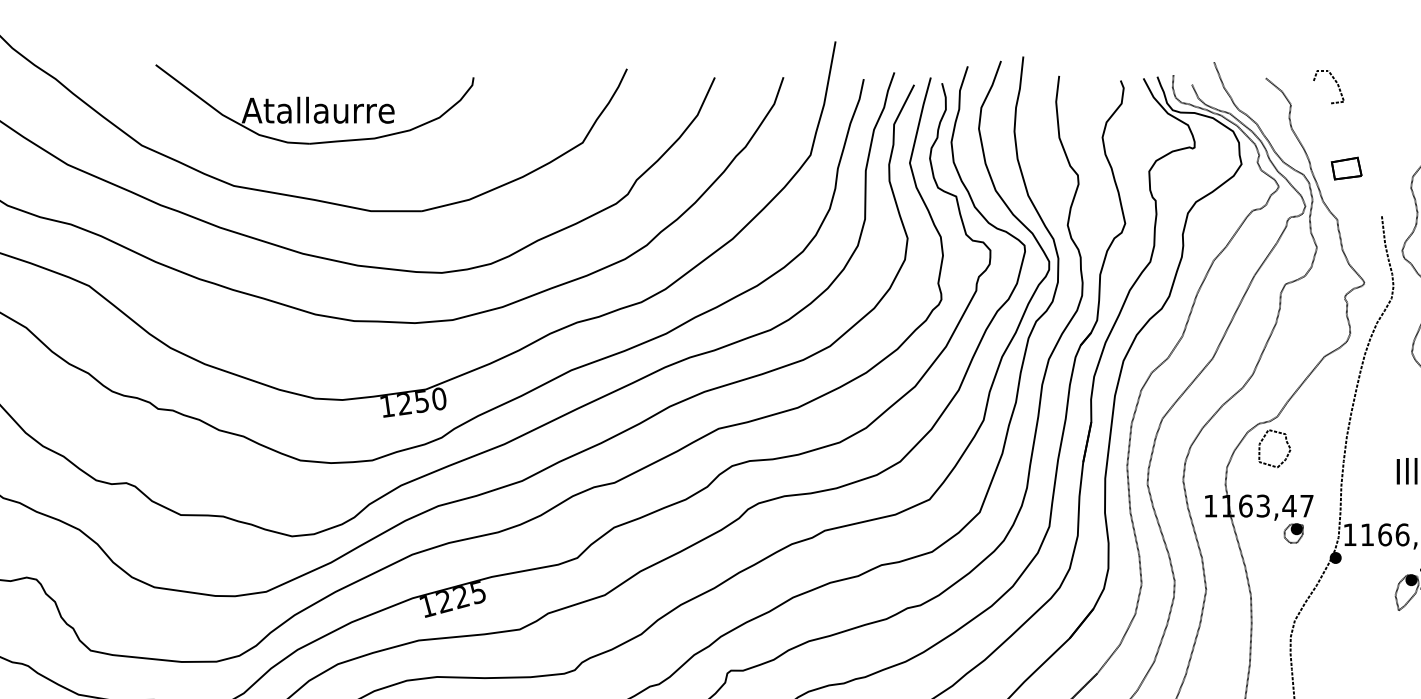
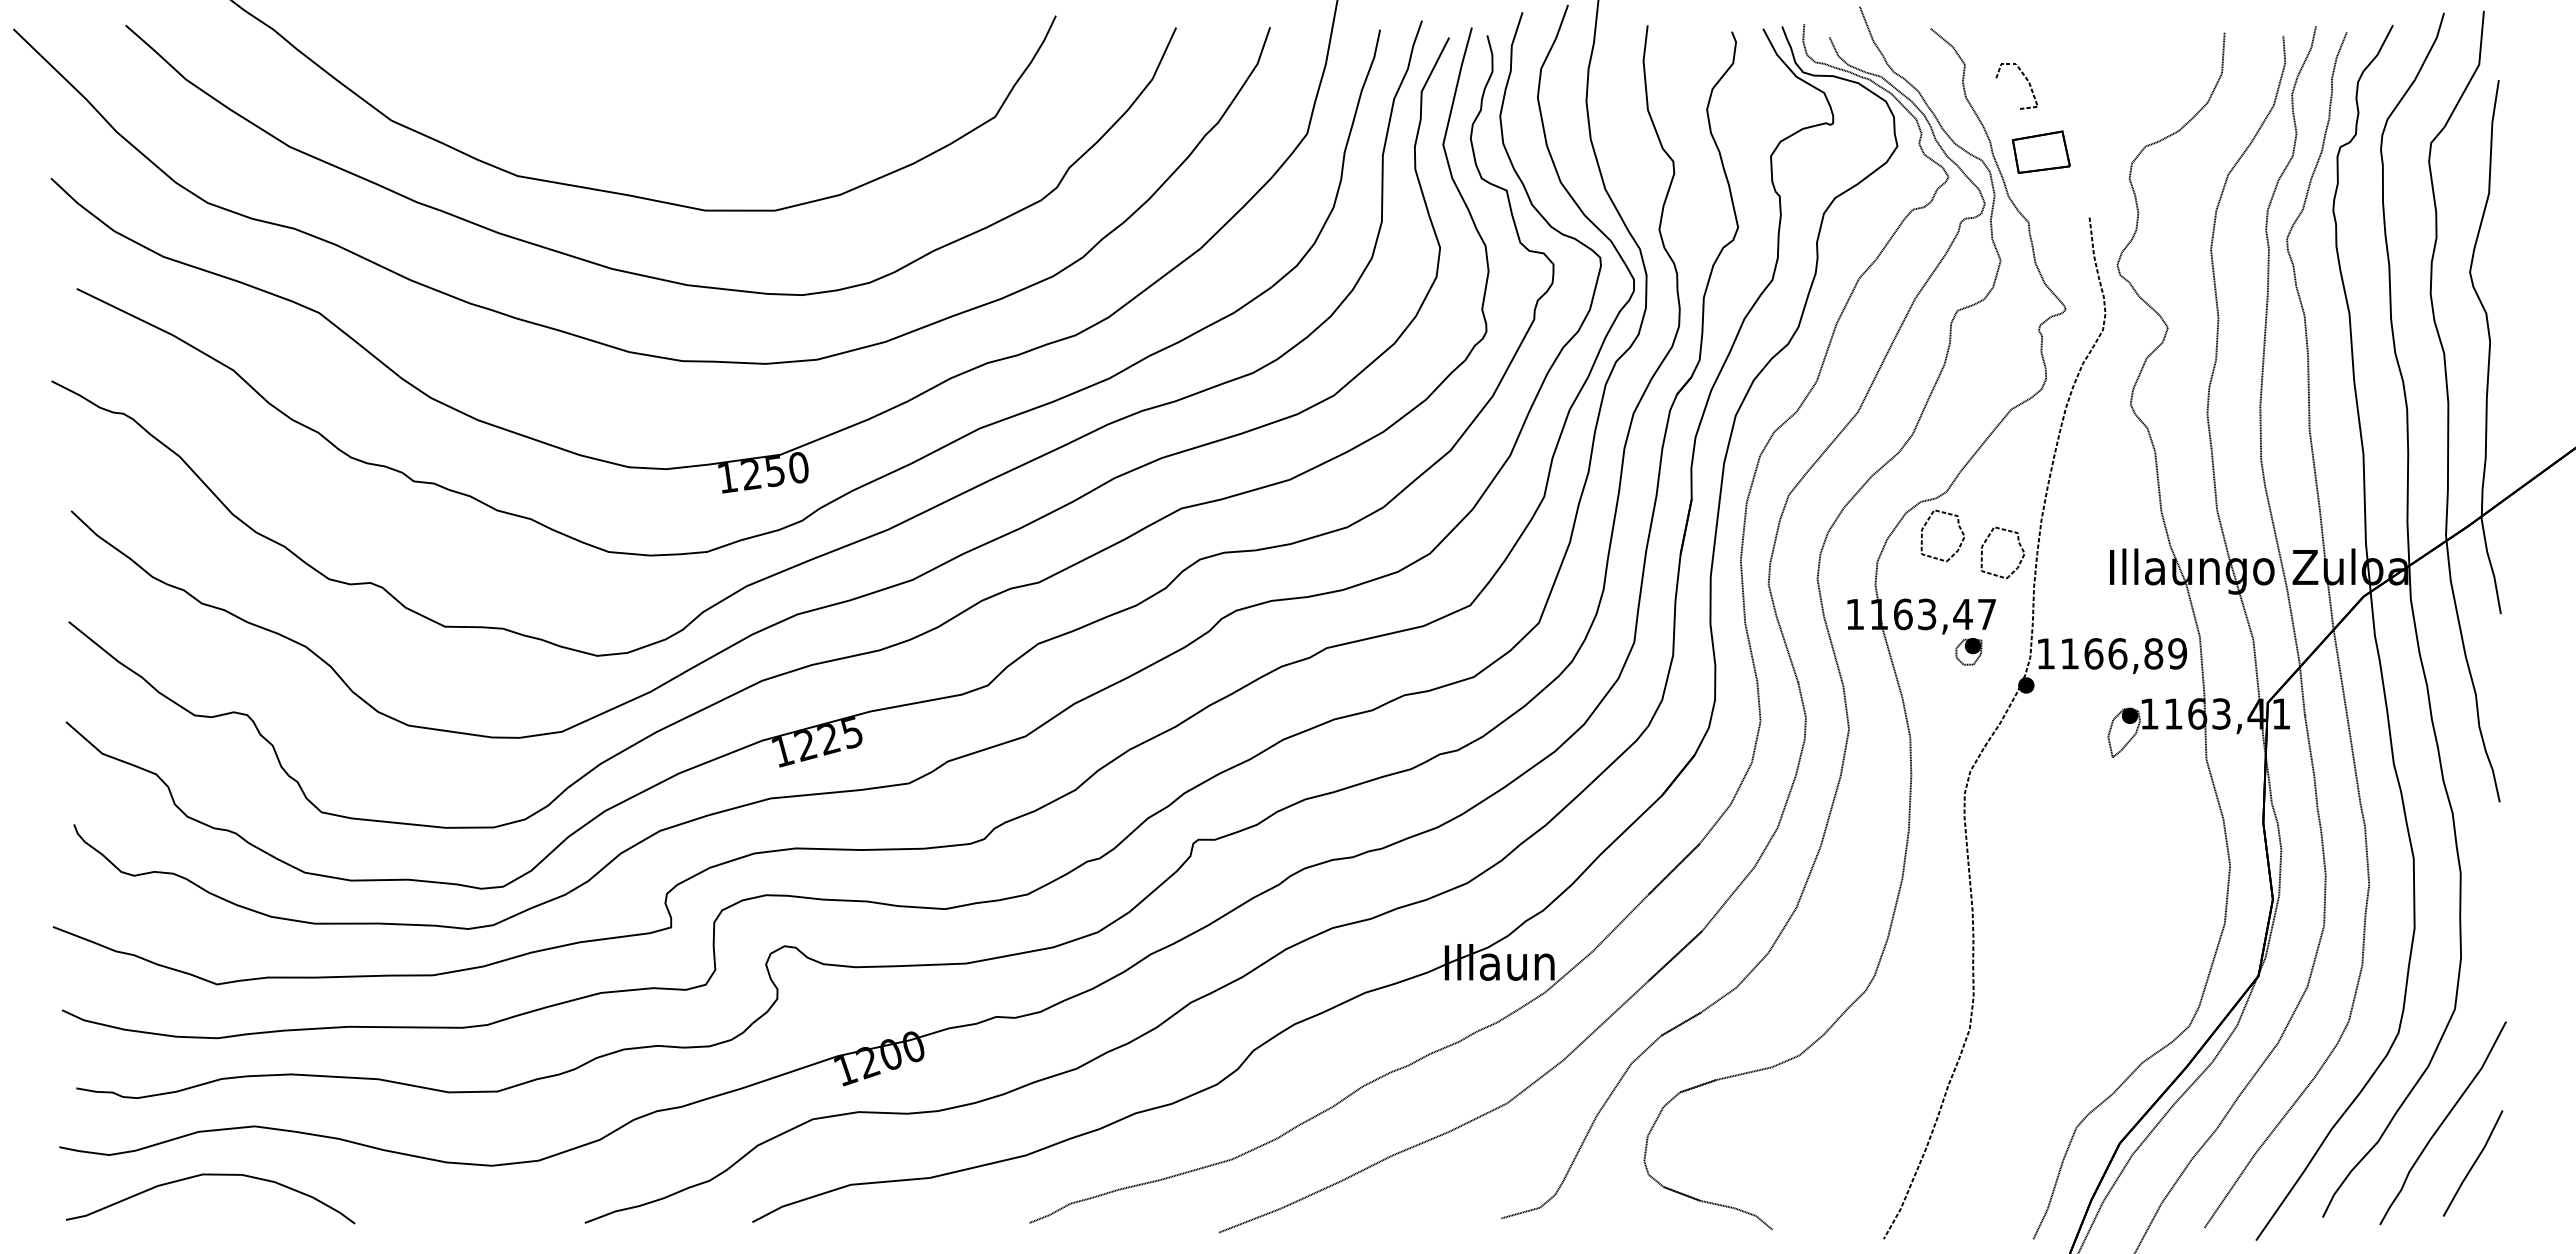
curve: (1335, 82) -> (2026, 80), moved
part: (314, 104) -> (628, 64), removed
part: (1346, 168) -> (2041, 152), size x1.4
part: (1330, 454) -> (2018, 543), added

